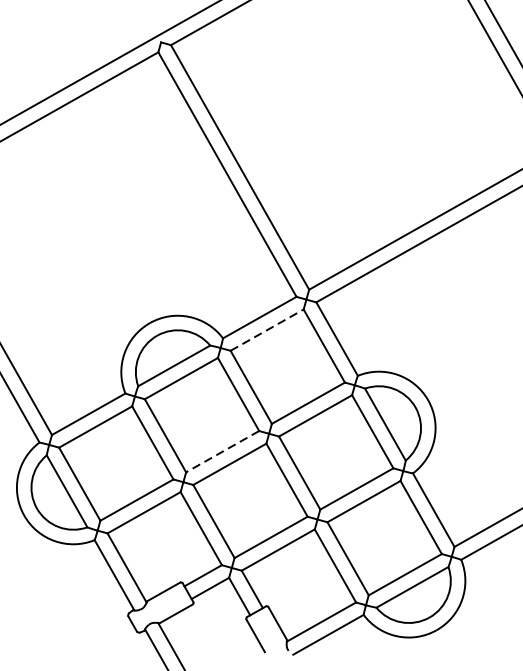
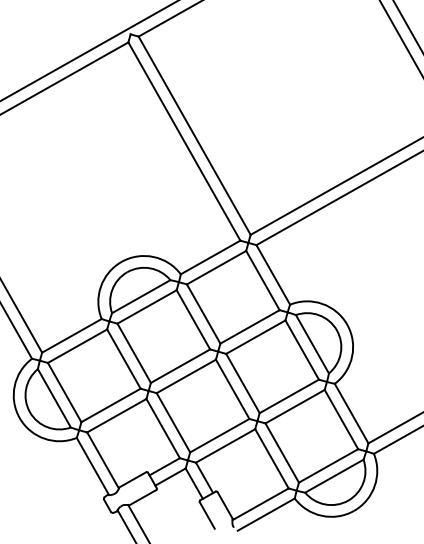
line: (268, 329) -> (217, 267), dashed -> solid
line: (222, 452) -> (180, 366), dashed -> solid

